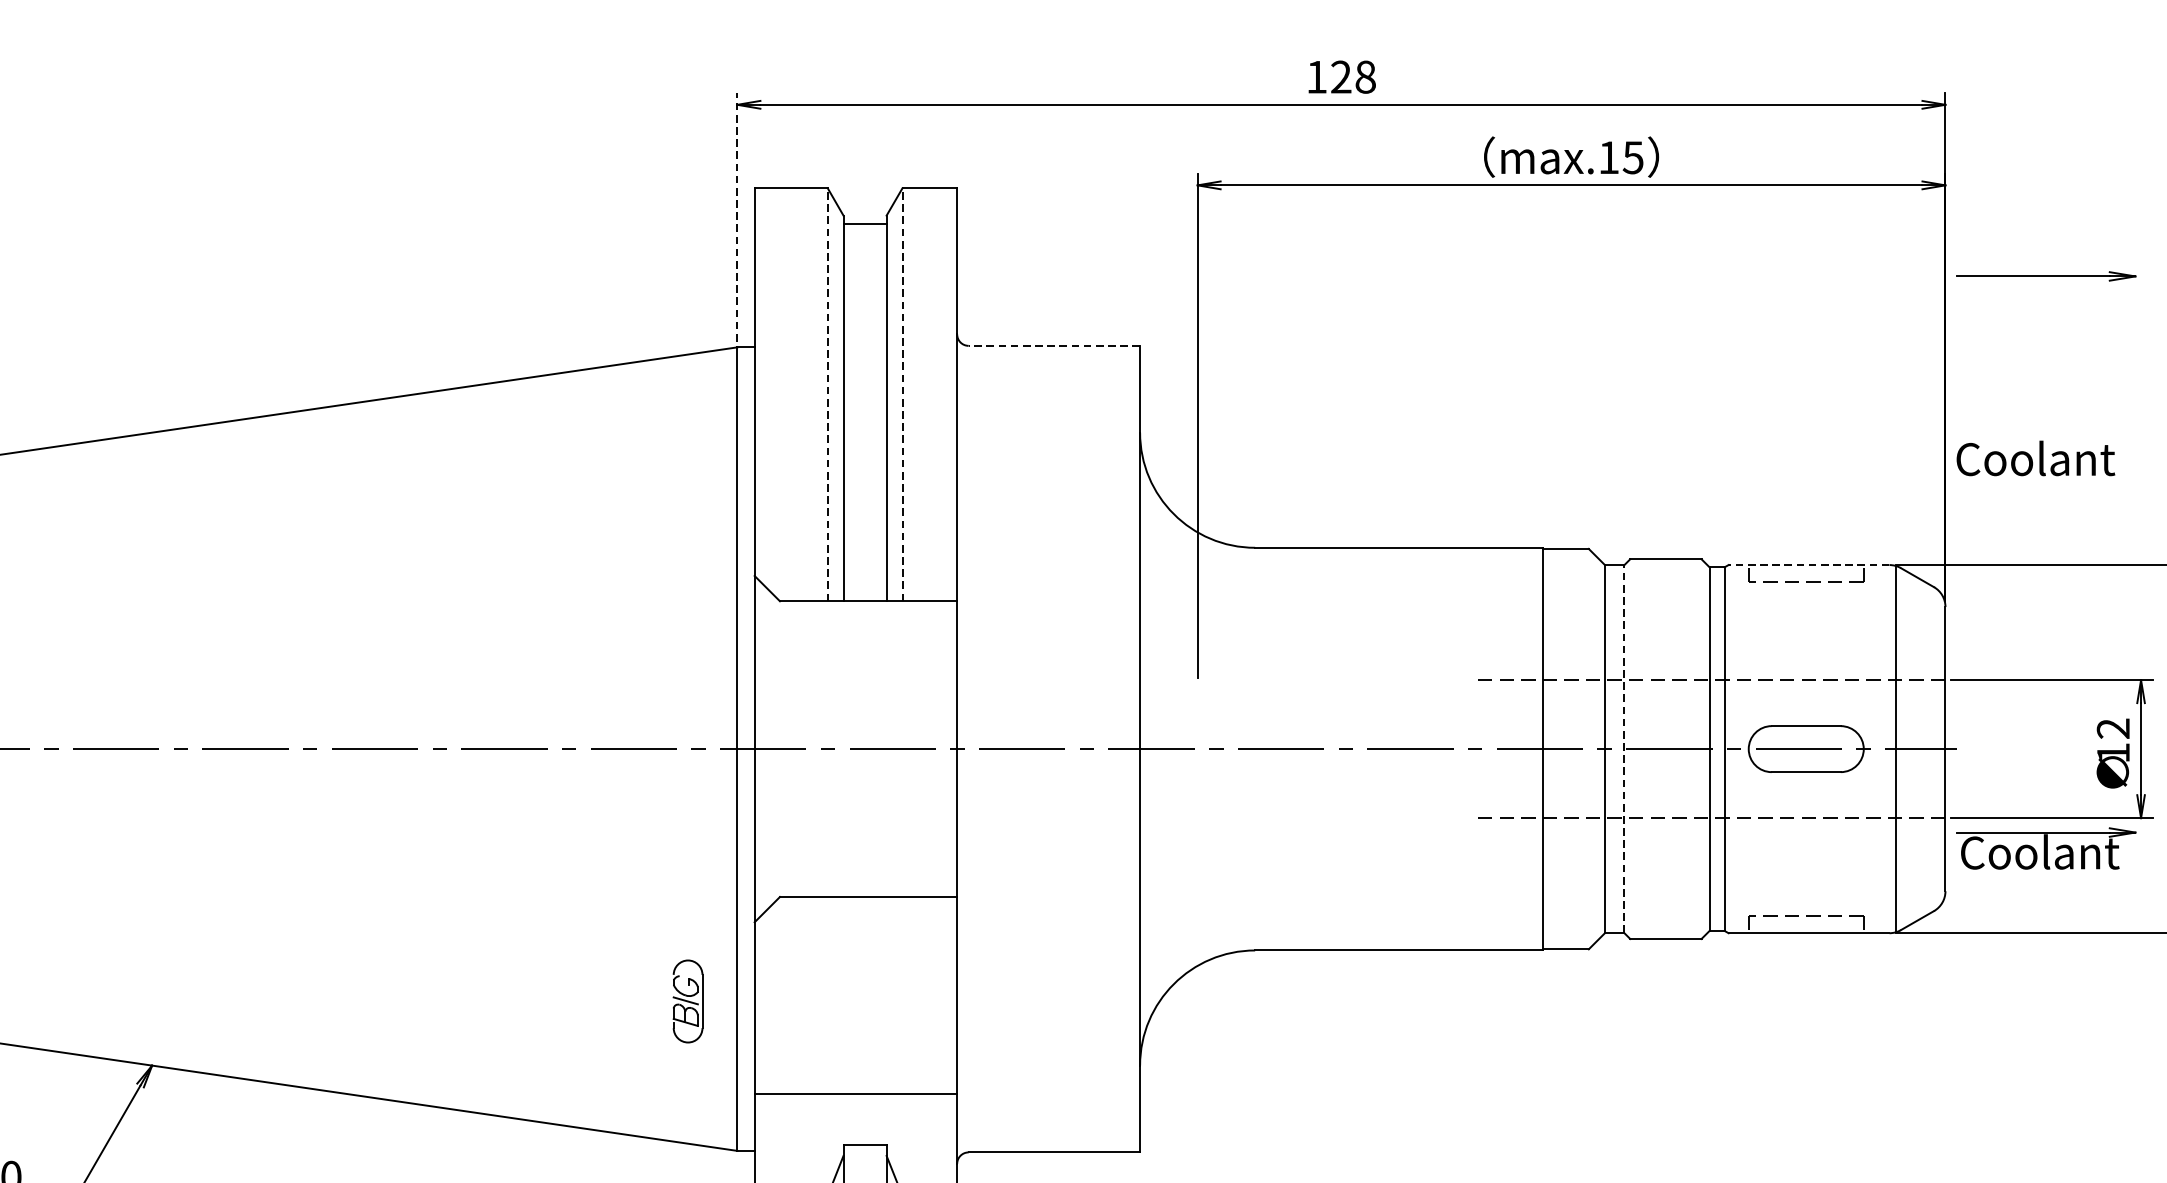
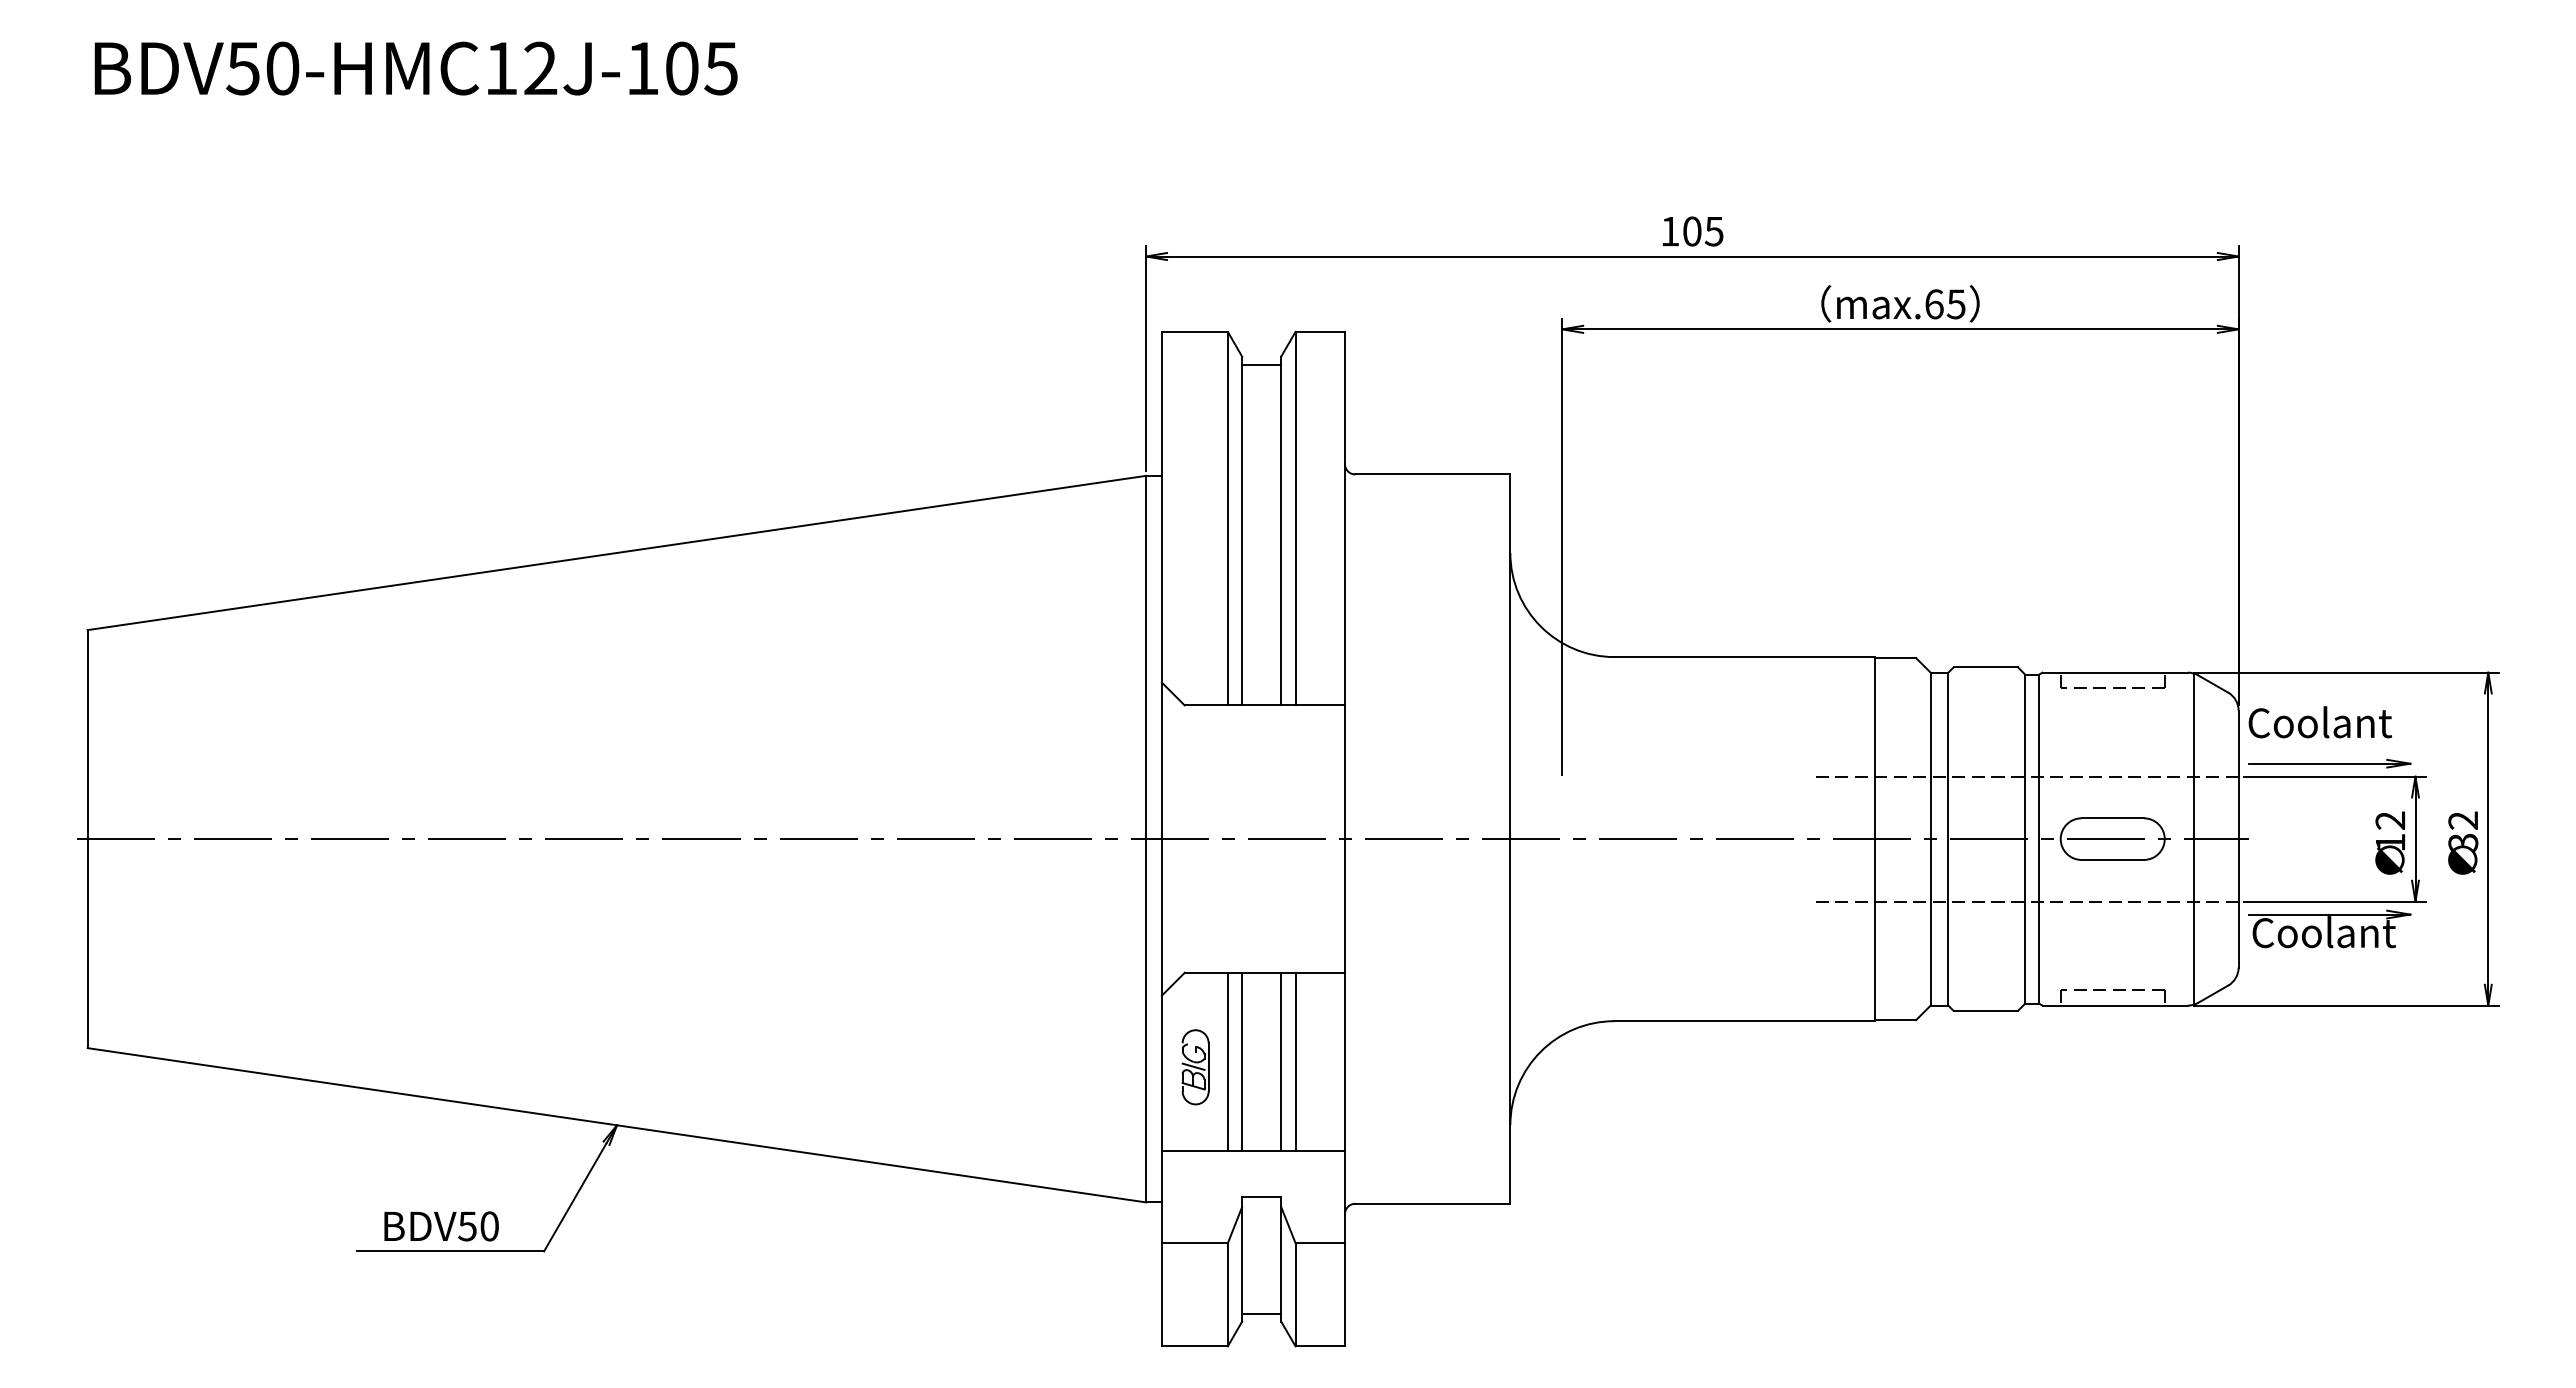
text: (1353, 77) -> (1703, 231), 128 -> 105
text: (1609, 157) -> (1934, 304), max.15 -> max.65
line: (737, 216) -> (1146, 357), dashed -> solid
part: (2045, 276) -> (2329, 763), moved
line: (1053, 345) -> (1432, 474), dashed -> solid
line: (827, 394) -> (1227, 518), dashed -> solid
line: (902, 394) -> (1295, 518), dashed -> solid
text: (2036, 458) -> (2320, 722), moved
line: (1809, 564) -> (2115, 672), dashed -> solid
line: (1624, 748) -> (1948, 838), dashed -> solid
line: (827, 995) -> (1227, 1061), added
line: (843, 995) -> (1242, 1061), added
line: (886, 995) -> (1281, 1061), added
line: (902, 995) -> (1295, 1061), added
part: (687, 1001) -> (1195, 1067), moved

